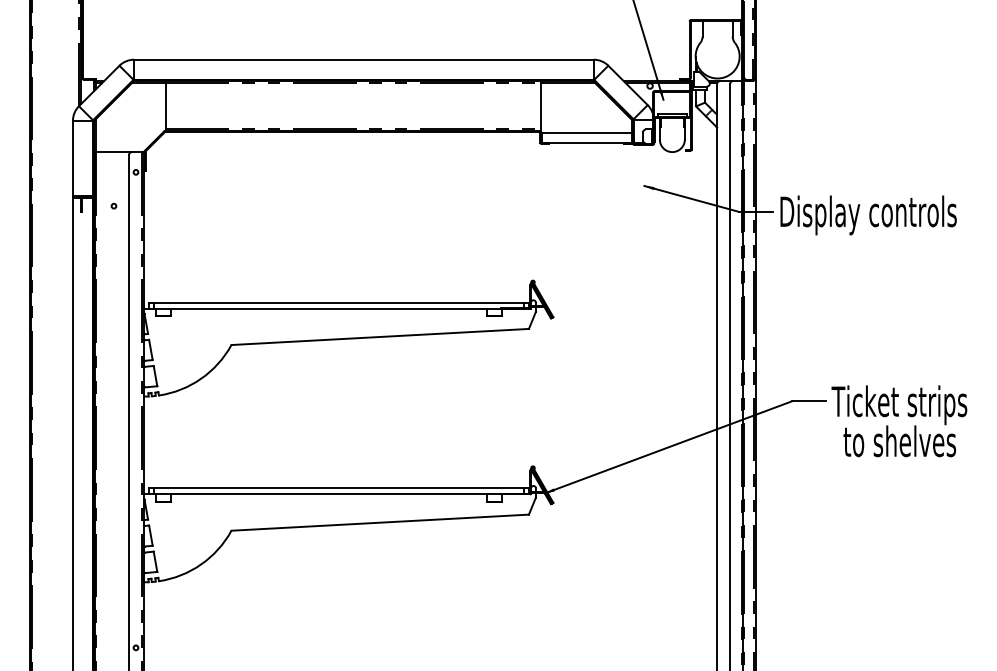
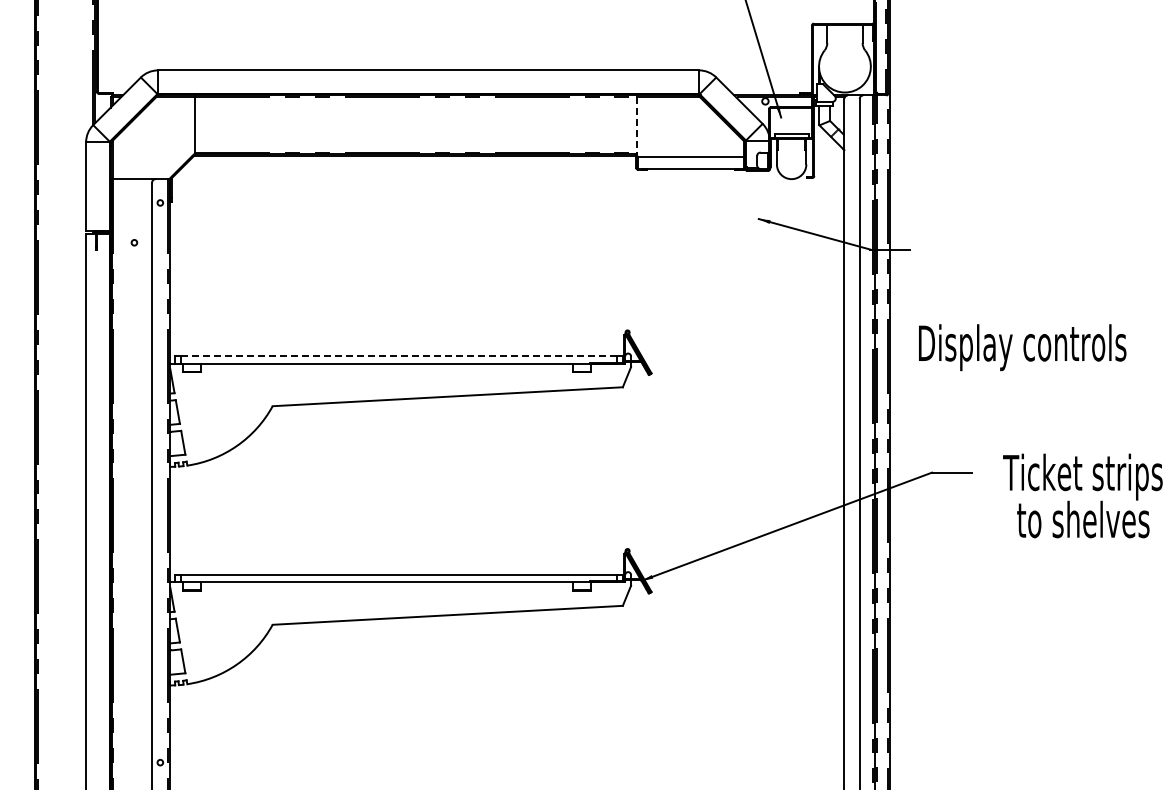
line: (541, 105) -> (637, 124), solid -> dashed
text: (868, 215) -> (1022, 347), moved
line: (338, 302) -> (398, 356), solid -> dashed
text: (899, 420) -> (1082, 495), moved

